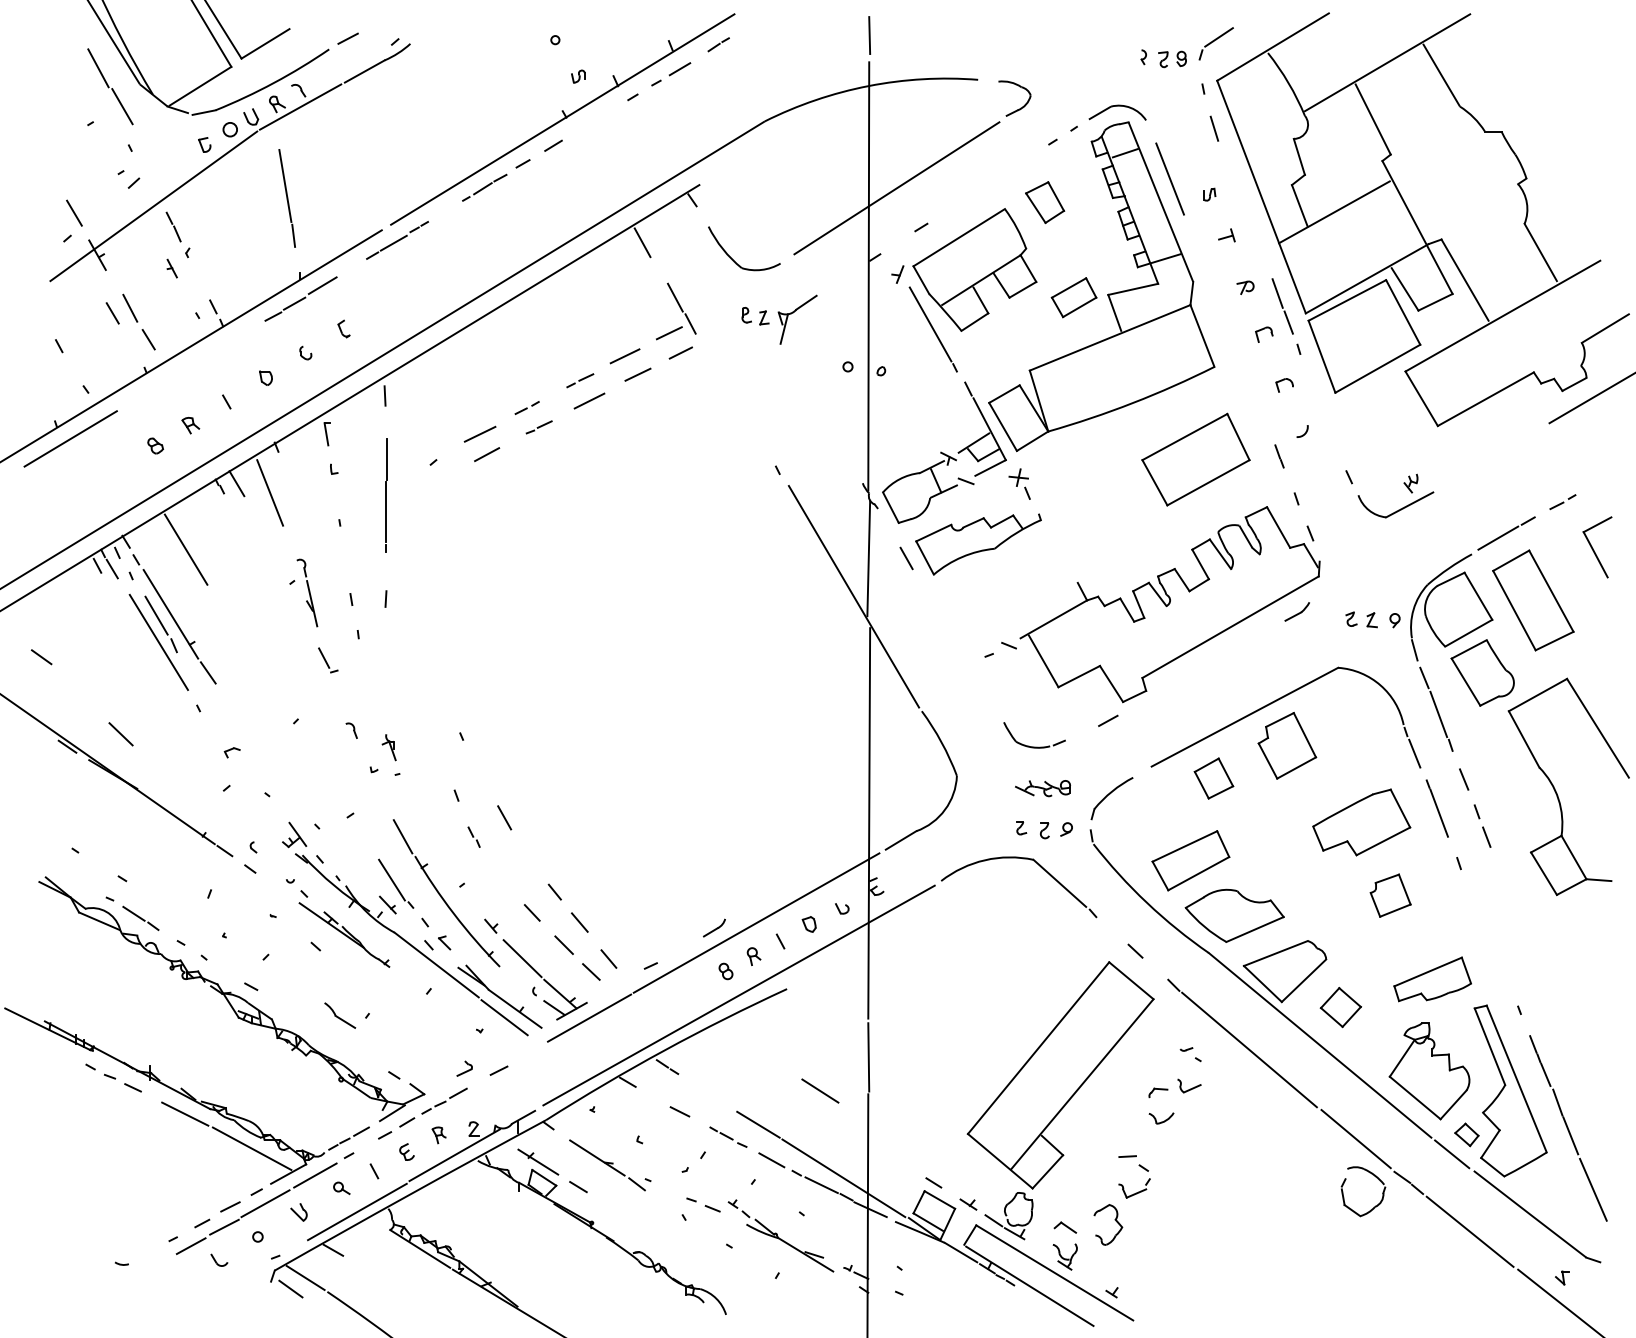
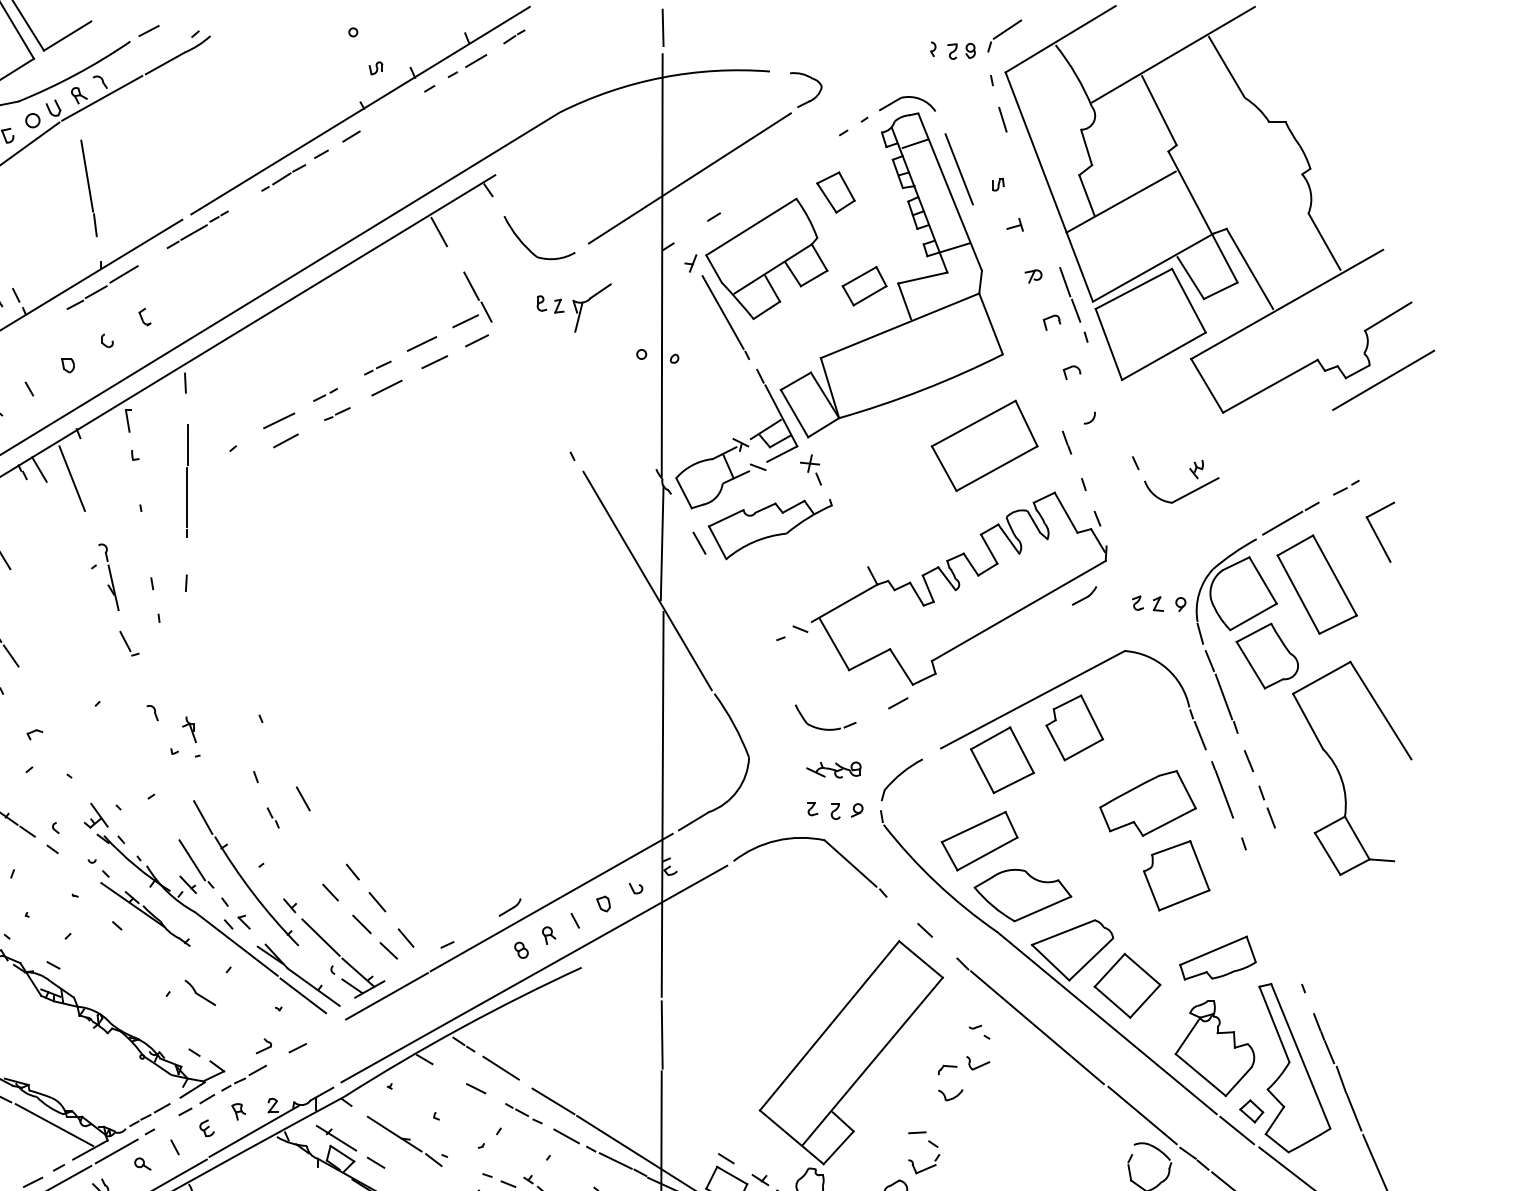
part: (1213, 778) -> (1001, 760), size x1.67
part: (1390, 895) -> (1176, 875), size x1.67
part: (1340, 1007) -> (1127, 985), size x1.67
part: (340, 1015) -> (200, 992), moved
line: (820, 1090) -> (501, 1067), moved

